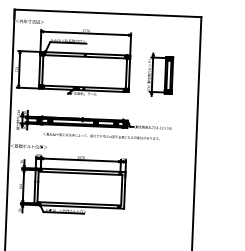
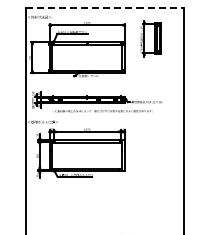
line: (108, 13) -> (105, 7), solid -> dashed
part: (159, 74) -> (150, 38), moved

